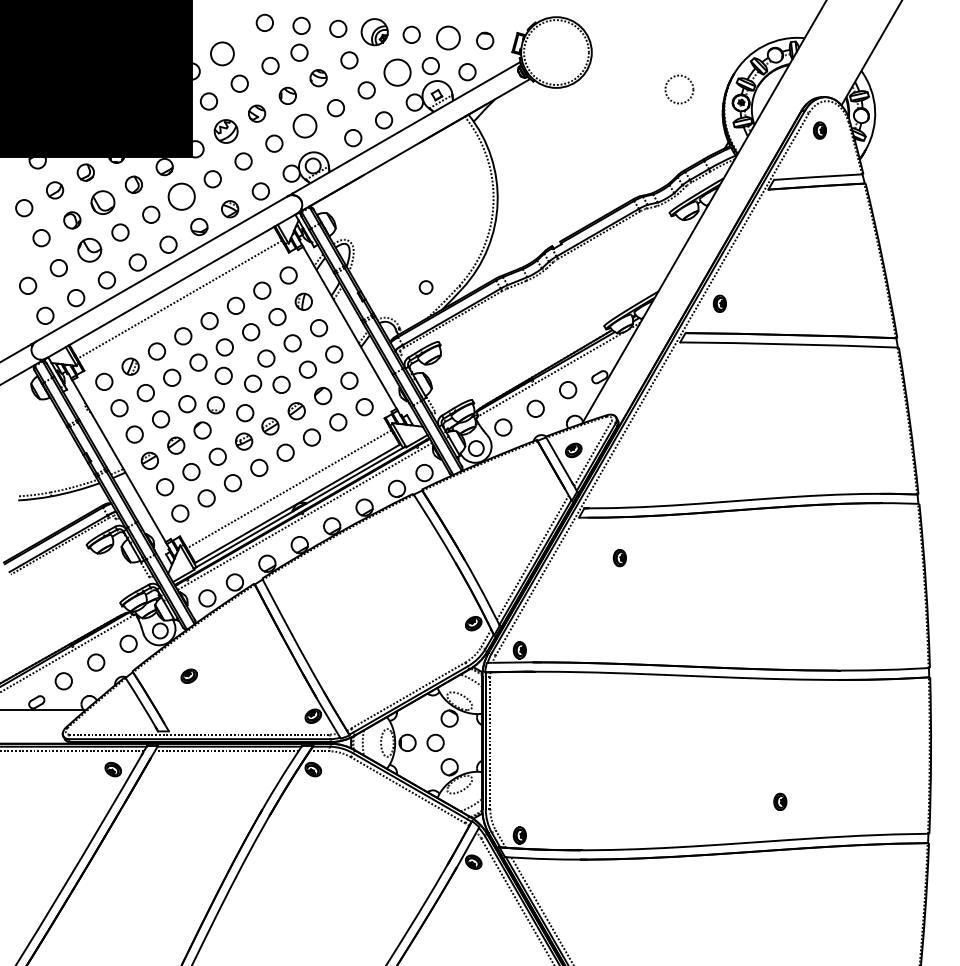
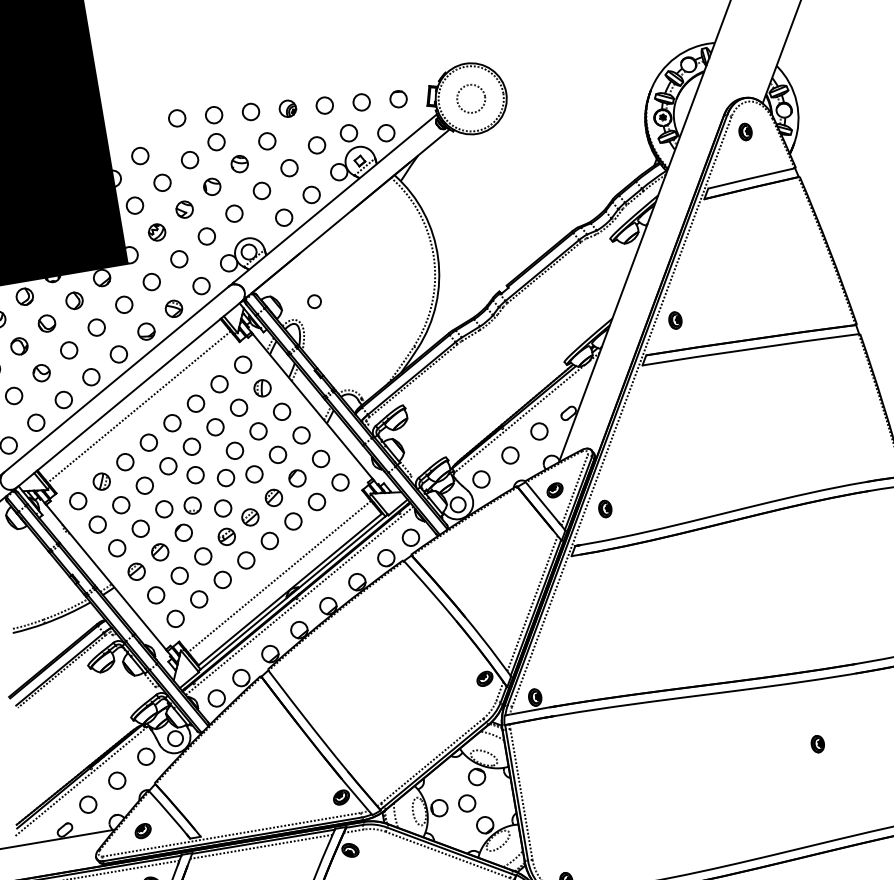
part: (375, 31) -> (288, 108), size x0.62
circle: (448, 37) -> (361, 102), size x0.71
circle: (222, 53) -> (140, 155), size x0.71
circle: (397, 72) -> (317, 145), size x0.62
circle: (679, 89) -> (471, 98), moved
circle: (305, 125) -> (234, 213), size x0.71
part: (226, 131) -> (157, 232), size x0.71
circle: (182, 197) -> (124, 305), size x0.62
part: (103, 202) -> (47, 323), size x0.71
part: (89, 250) -> (41, 373), size x0.71
circle: (425, 287) -> (313, 301), moved
part: (619, 558) -> (604, 509), moved
part: (188, 675) -> (142, 830), moved
part: (780, 801) -> (817, 743), moved

